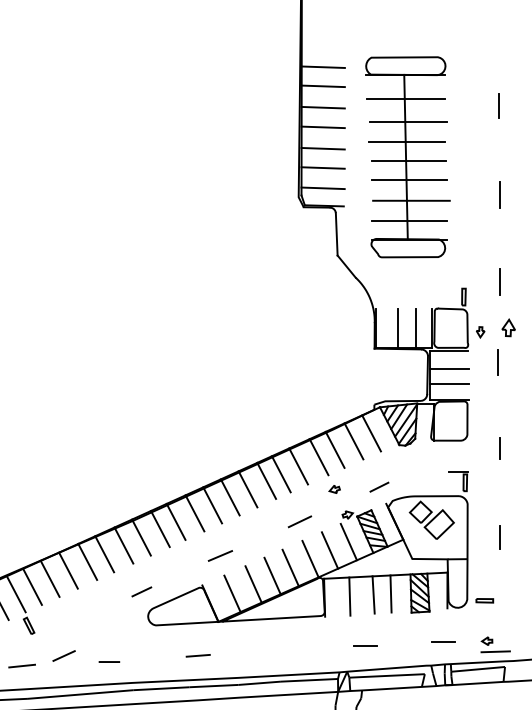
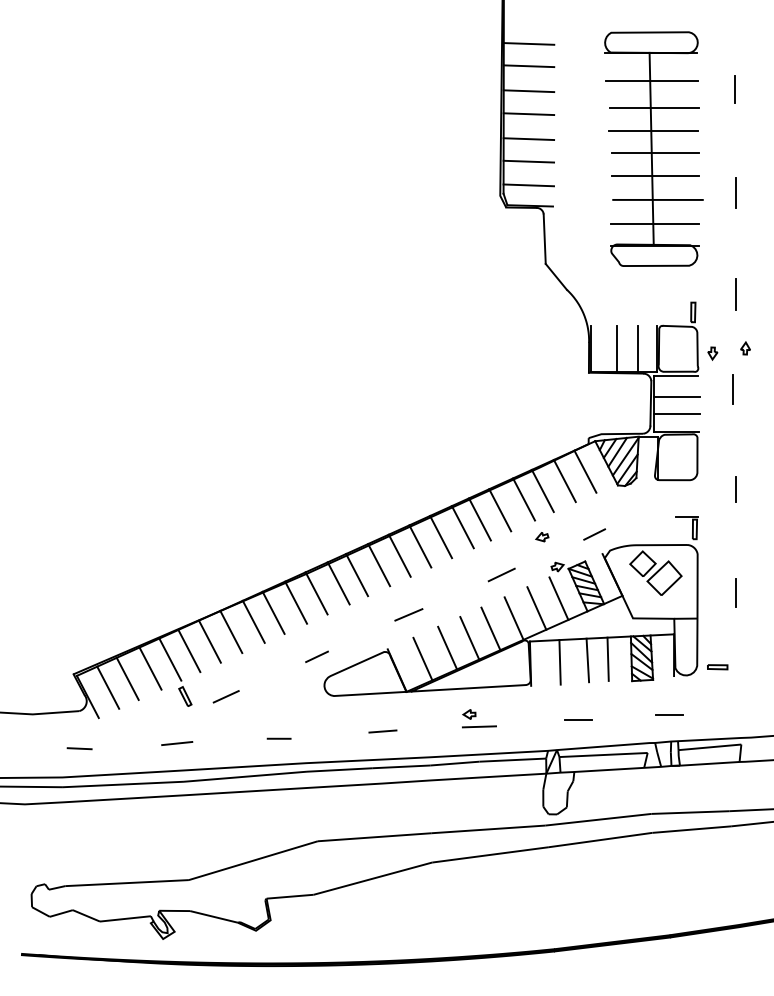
part: (407, 156) -> (653, 148), moved
part: (508, 327) -> (745, 348), size x0.62
part: (495, 644) -> (479, 718), moved
line: (63, 655) -> (225, 696), moved

